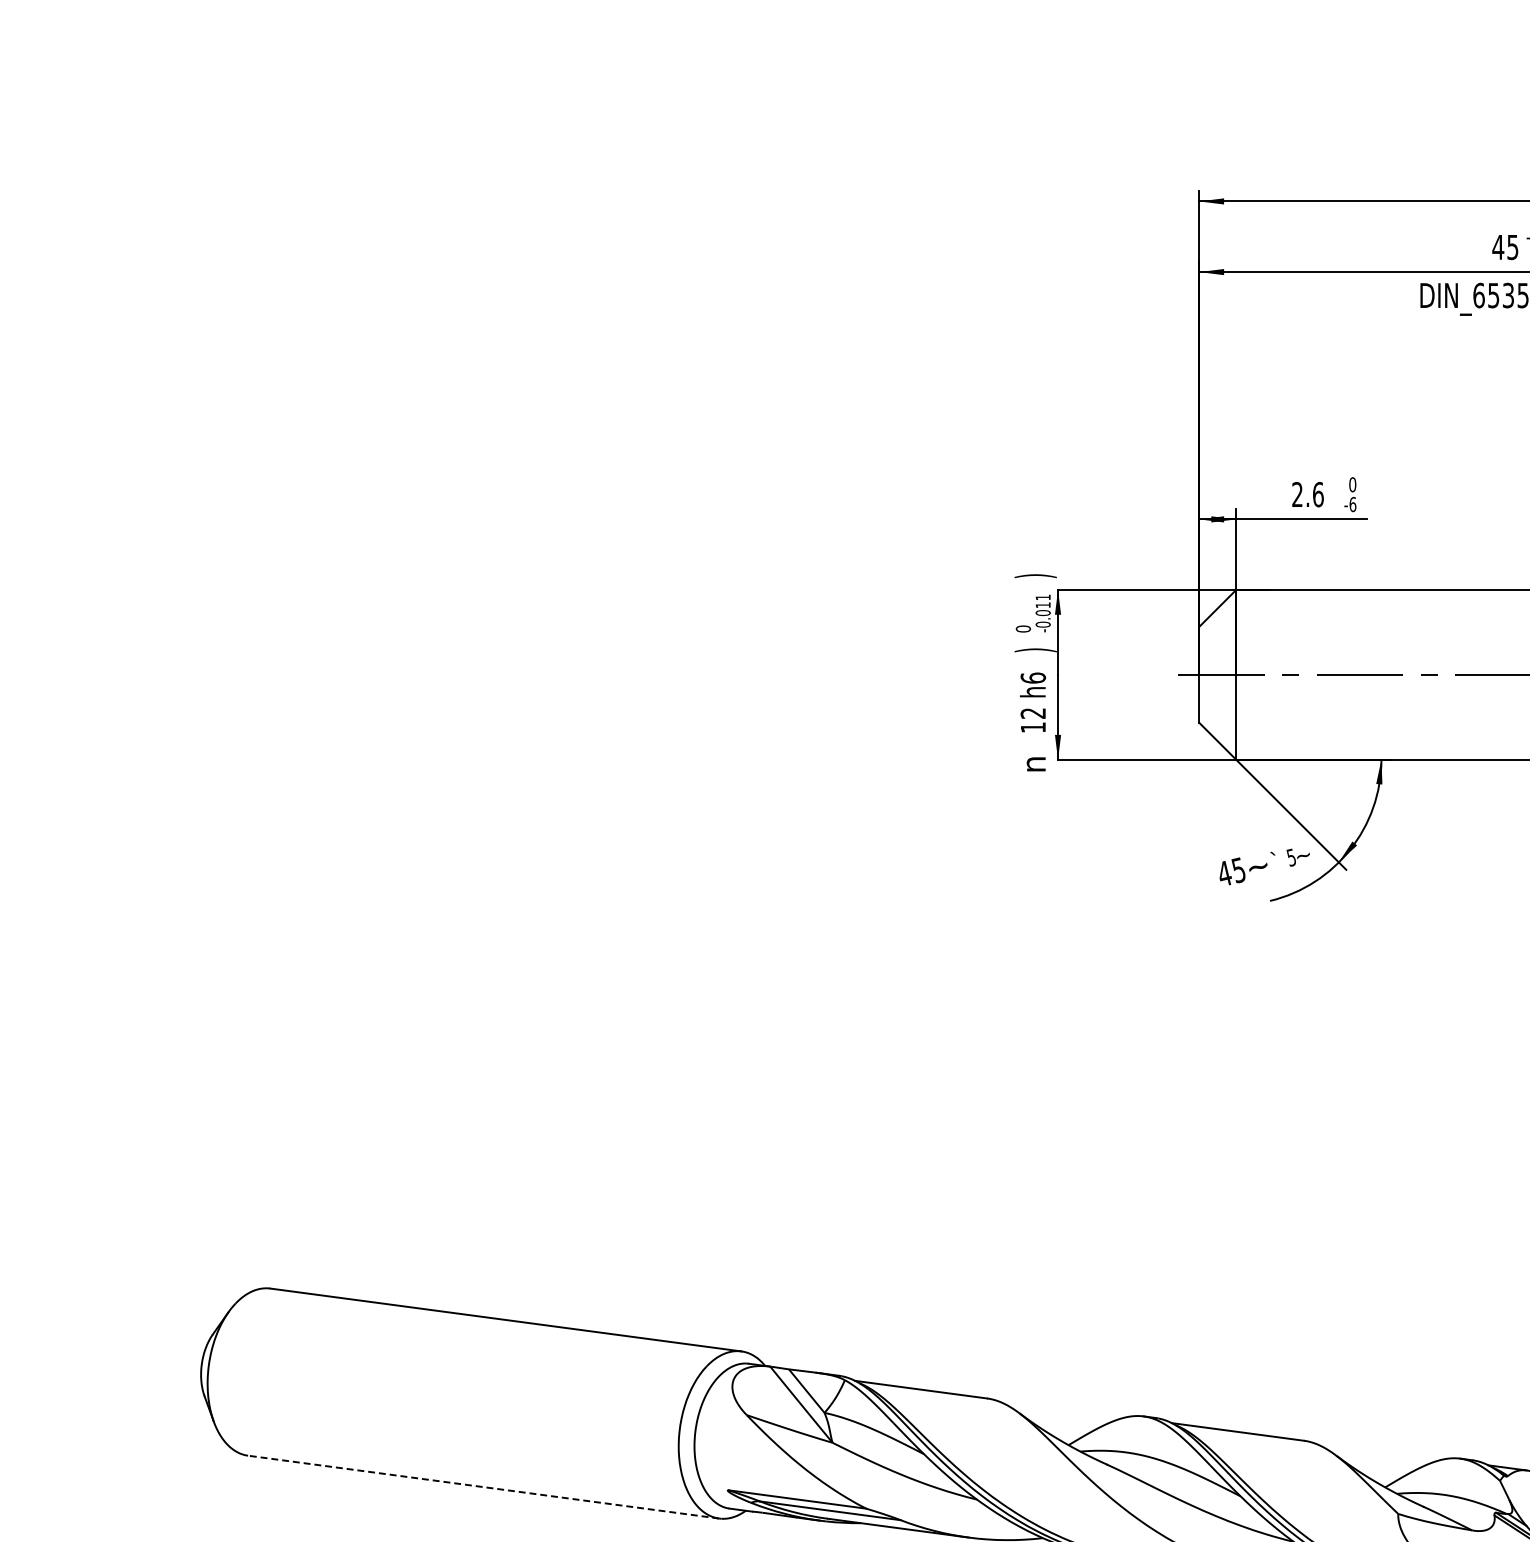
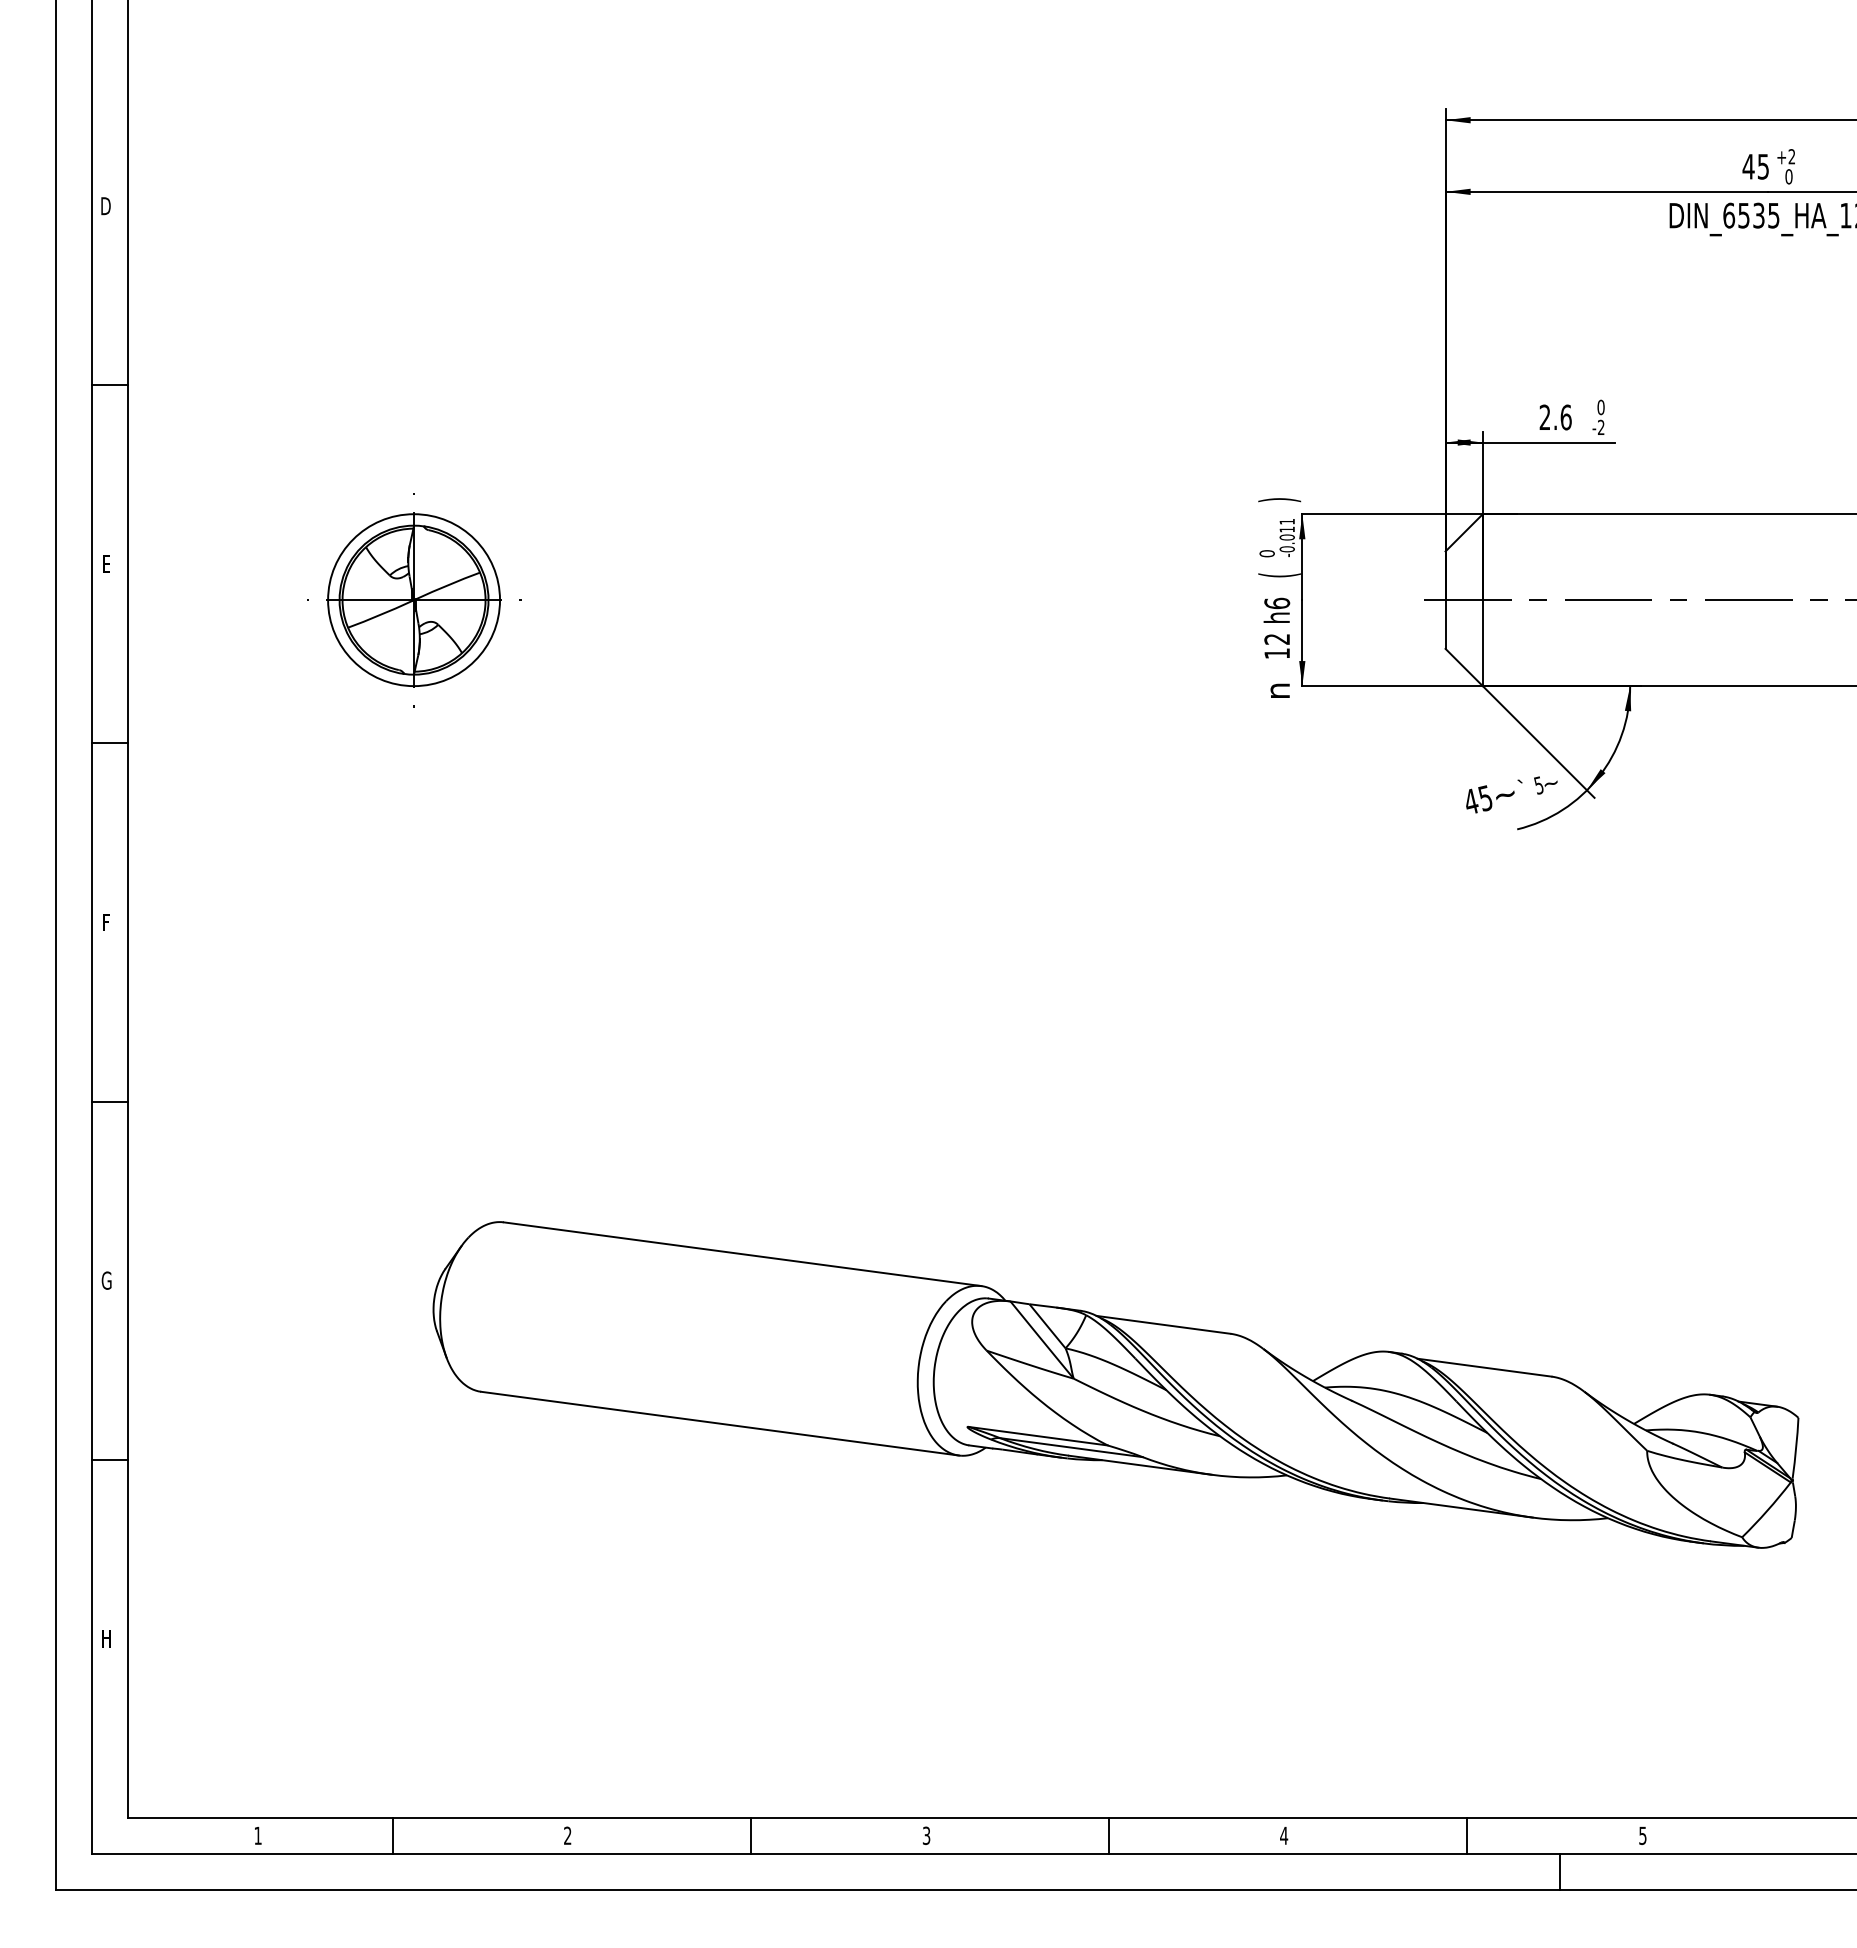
text: (1352, 504) -> (1600, 427), -6 -> -2
text: (1035, 650) -> (1279, 575), ) -> (
part: (182, 675) -> (414, 600), added
line: (483, 1486) -> (719, 1423), dashed -> solid

